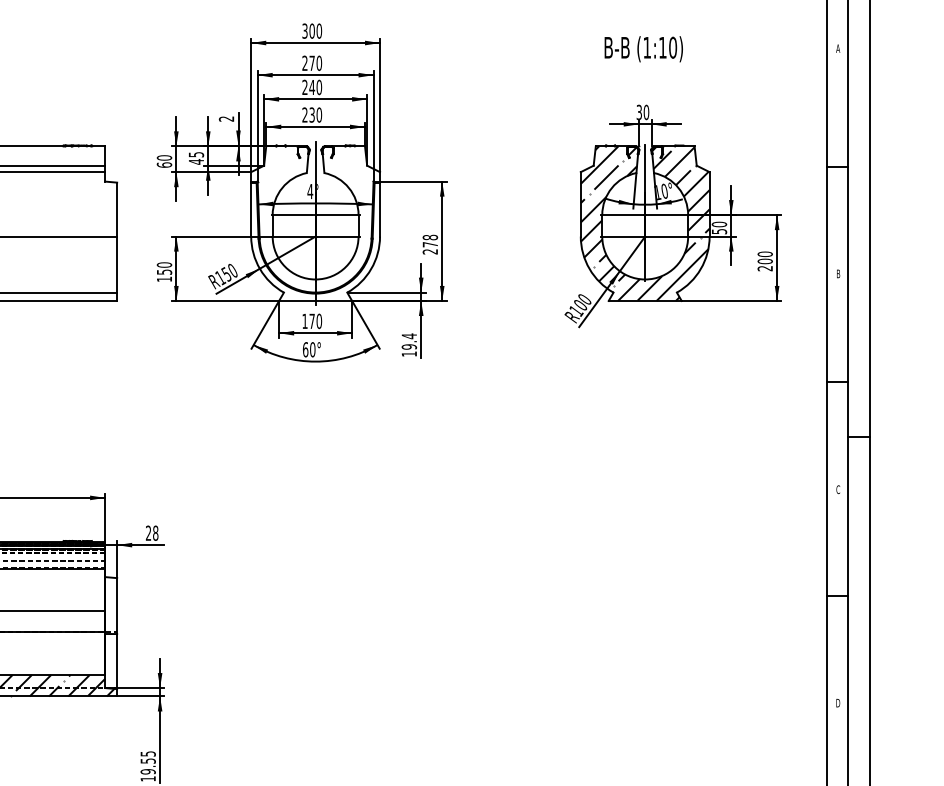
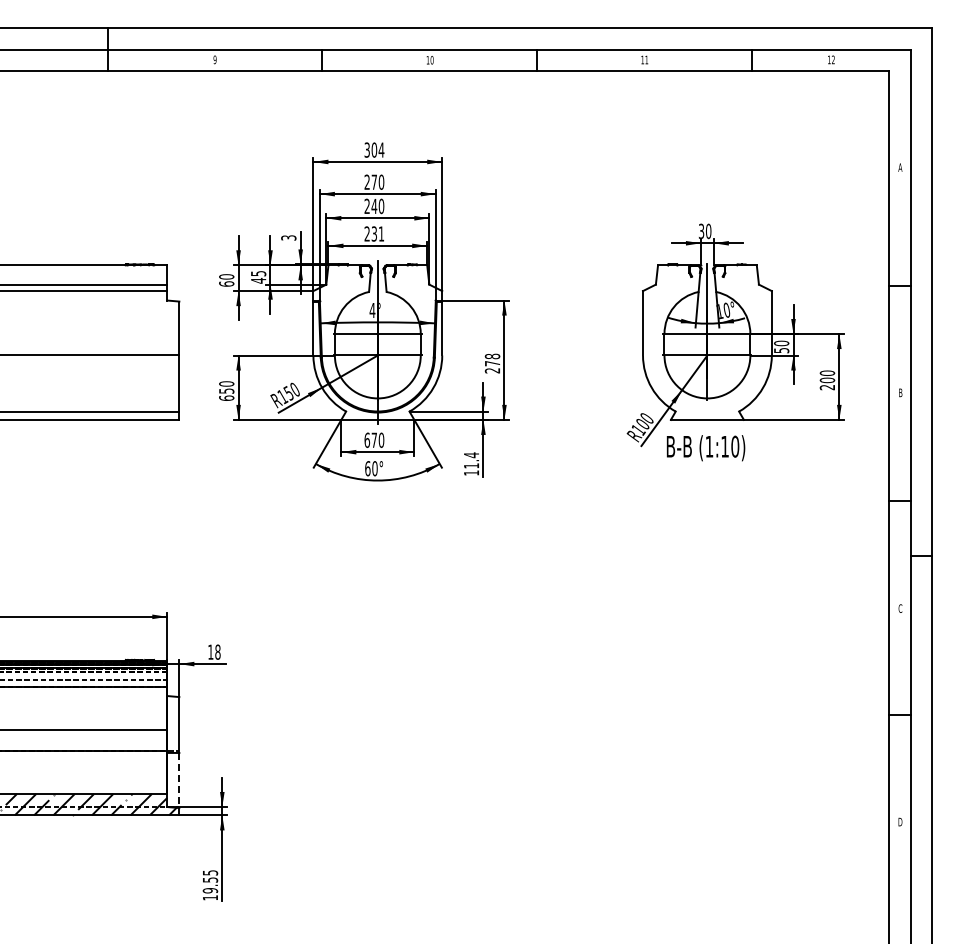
text: (319, 30) -> (381, 149), 300 -> 304
text: (643, 49) -> (705, 448), moved
text: (319, 114) -> (381, 233), 230 -> 231
text: (227, 118) -> (289, 237), 2 -> 3
hatch: (645, 223) -> (707, 342), removed
text: (164, 278) -> (226, 397), 150 -> 650
text: (305, 320) -> (367, 439), 170 -> 670
text: (409, 346) -> (471, 465), 19.4 -> 11.4
text: (148, 532) -> (210, 651), 28 -> 18
line: (117, 661) -> (179, 780), solid -> dashed

